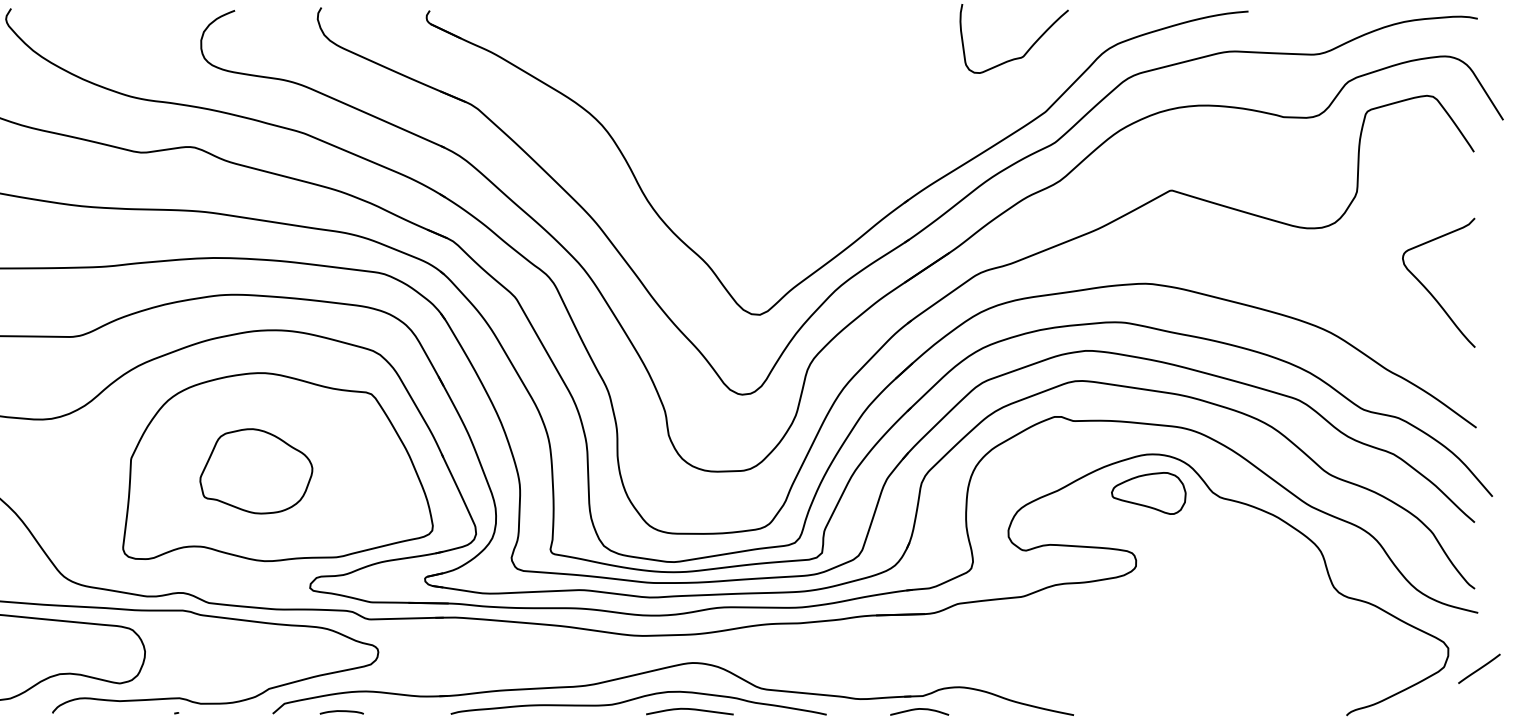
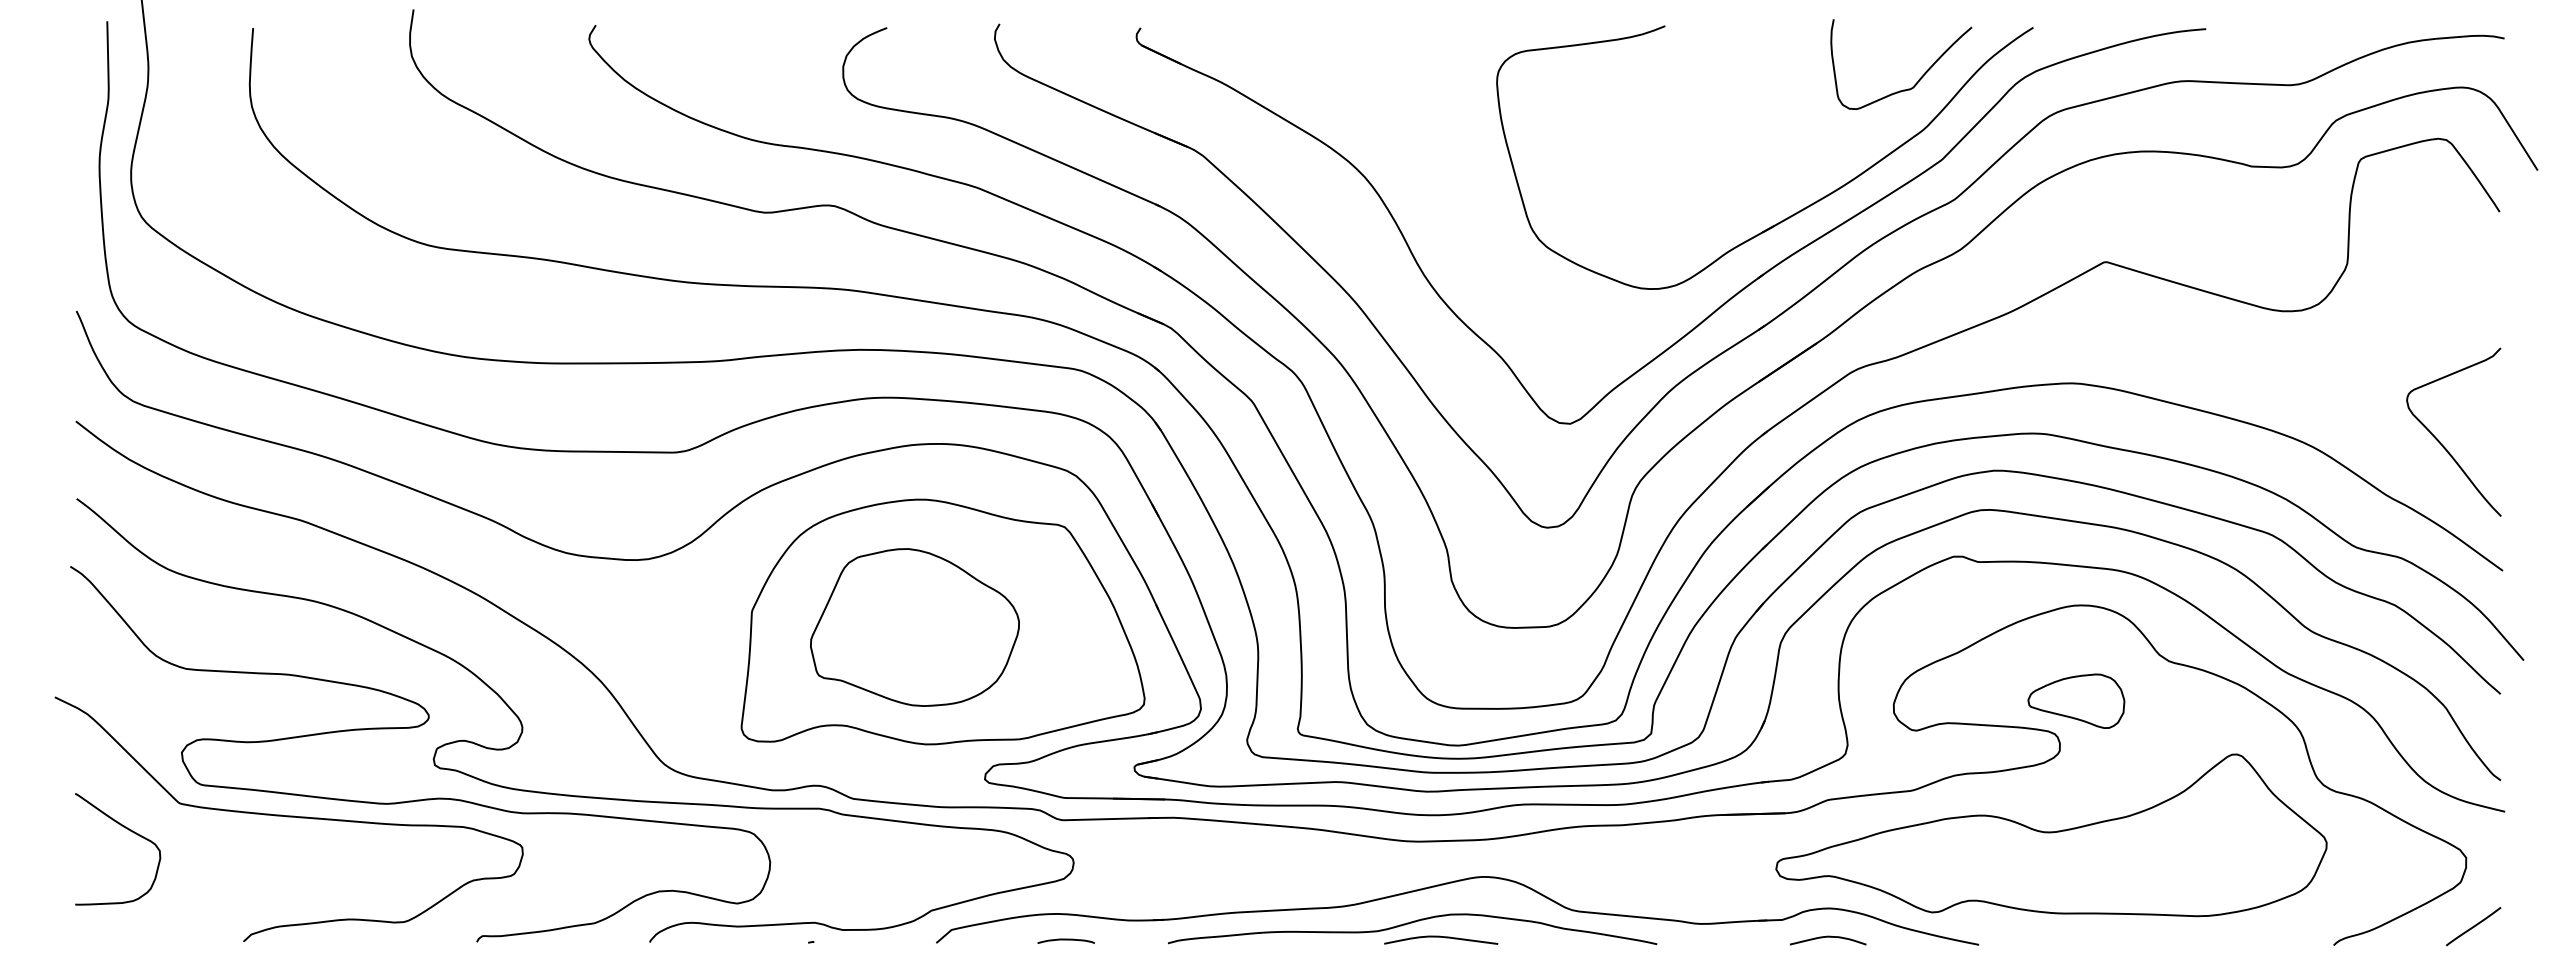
part: (932, 152) -> (1795, 212), added
curve: (1428, 290) -> (2440, 441), moved
part: (256, 471) -> (914, 627), size x1.43
part: (1148, 492) -> (2076, 700), moved
part: (1129, 631) -> (2051, 835), added
line: (1479, 668) -> (2473, 926), moved
curve: (690, 709) -> (1441, 937), moved
curve: (919, 709) -> (1828, 937), moved
curve: (341, 711) -> (1065, 940), moved

